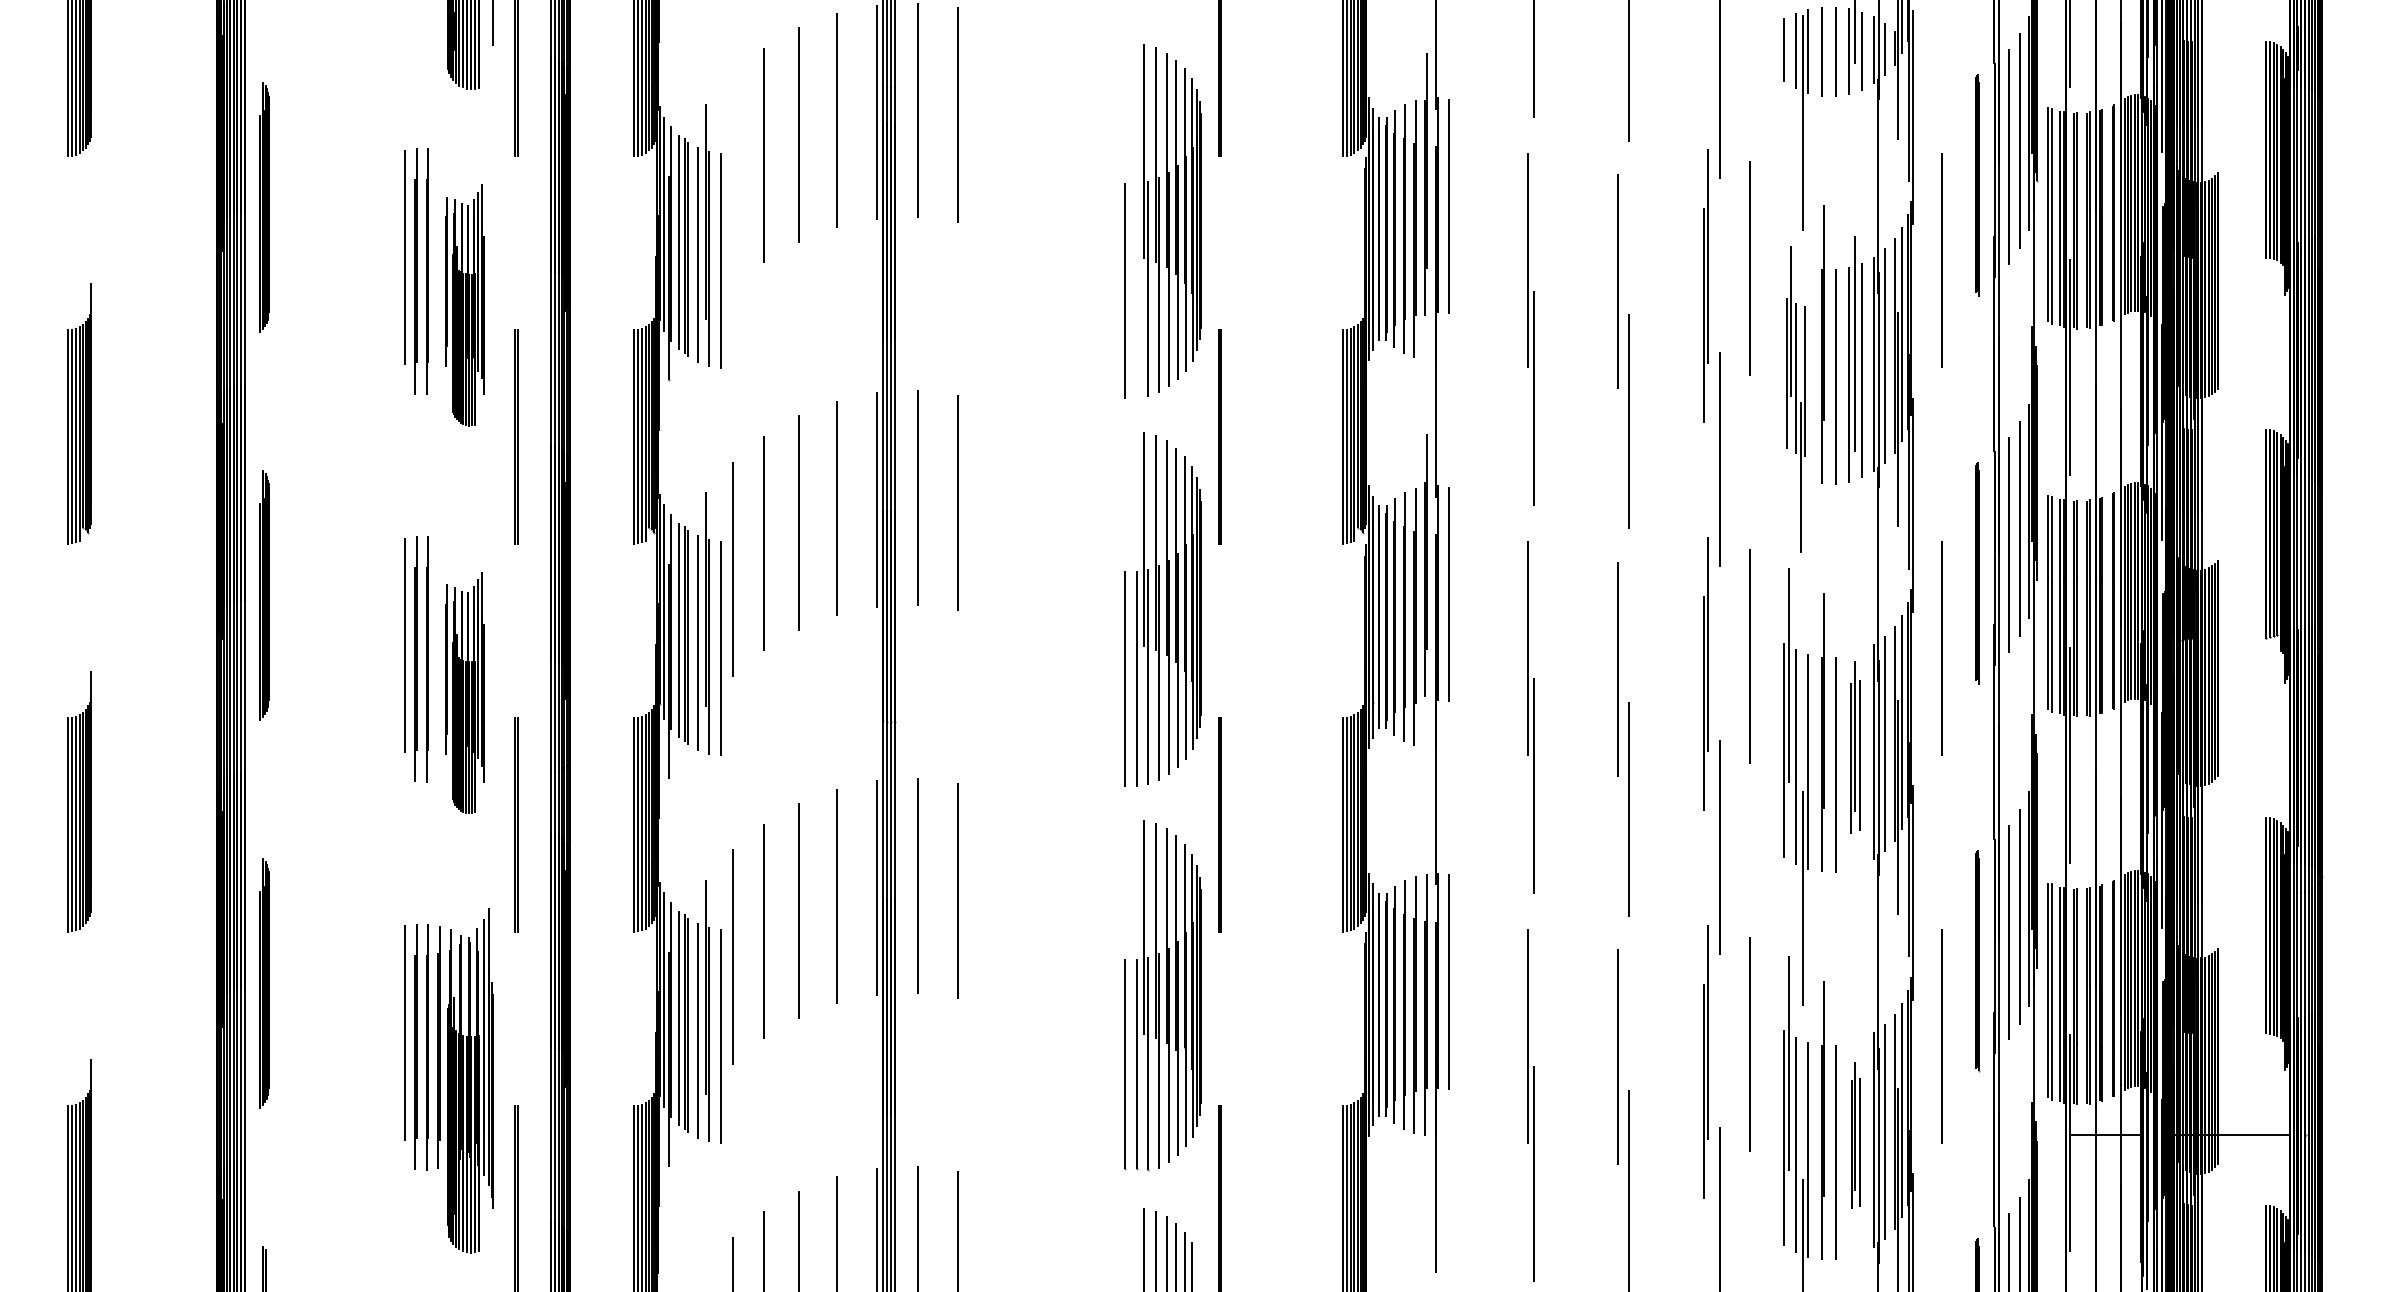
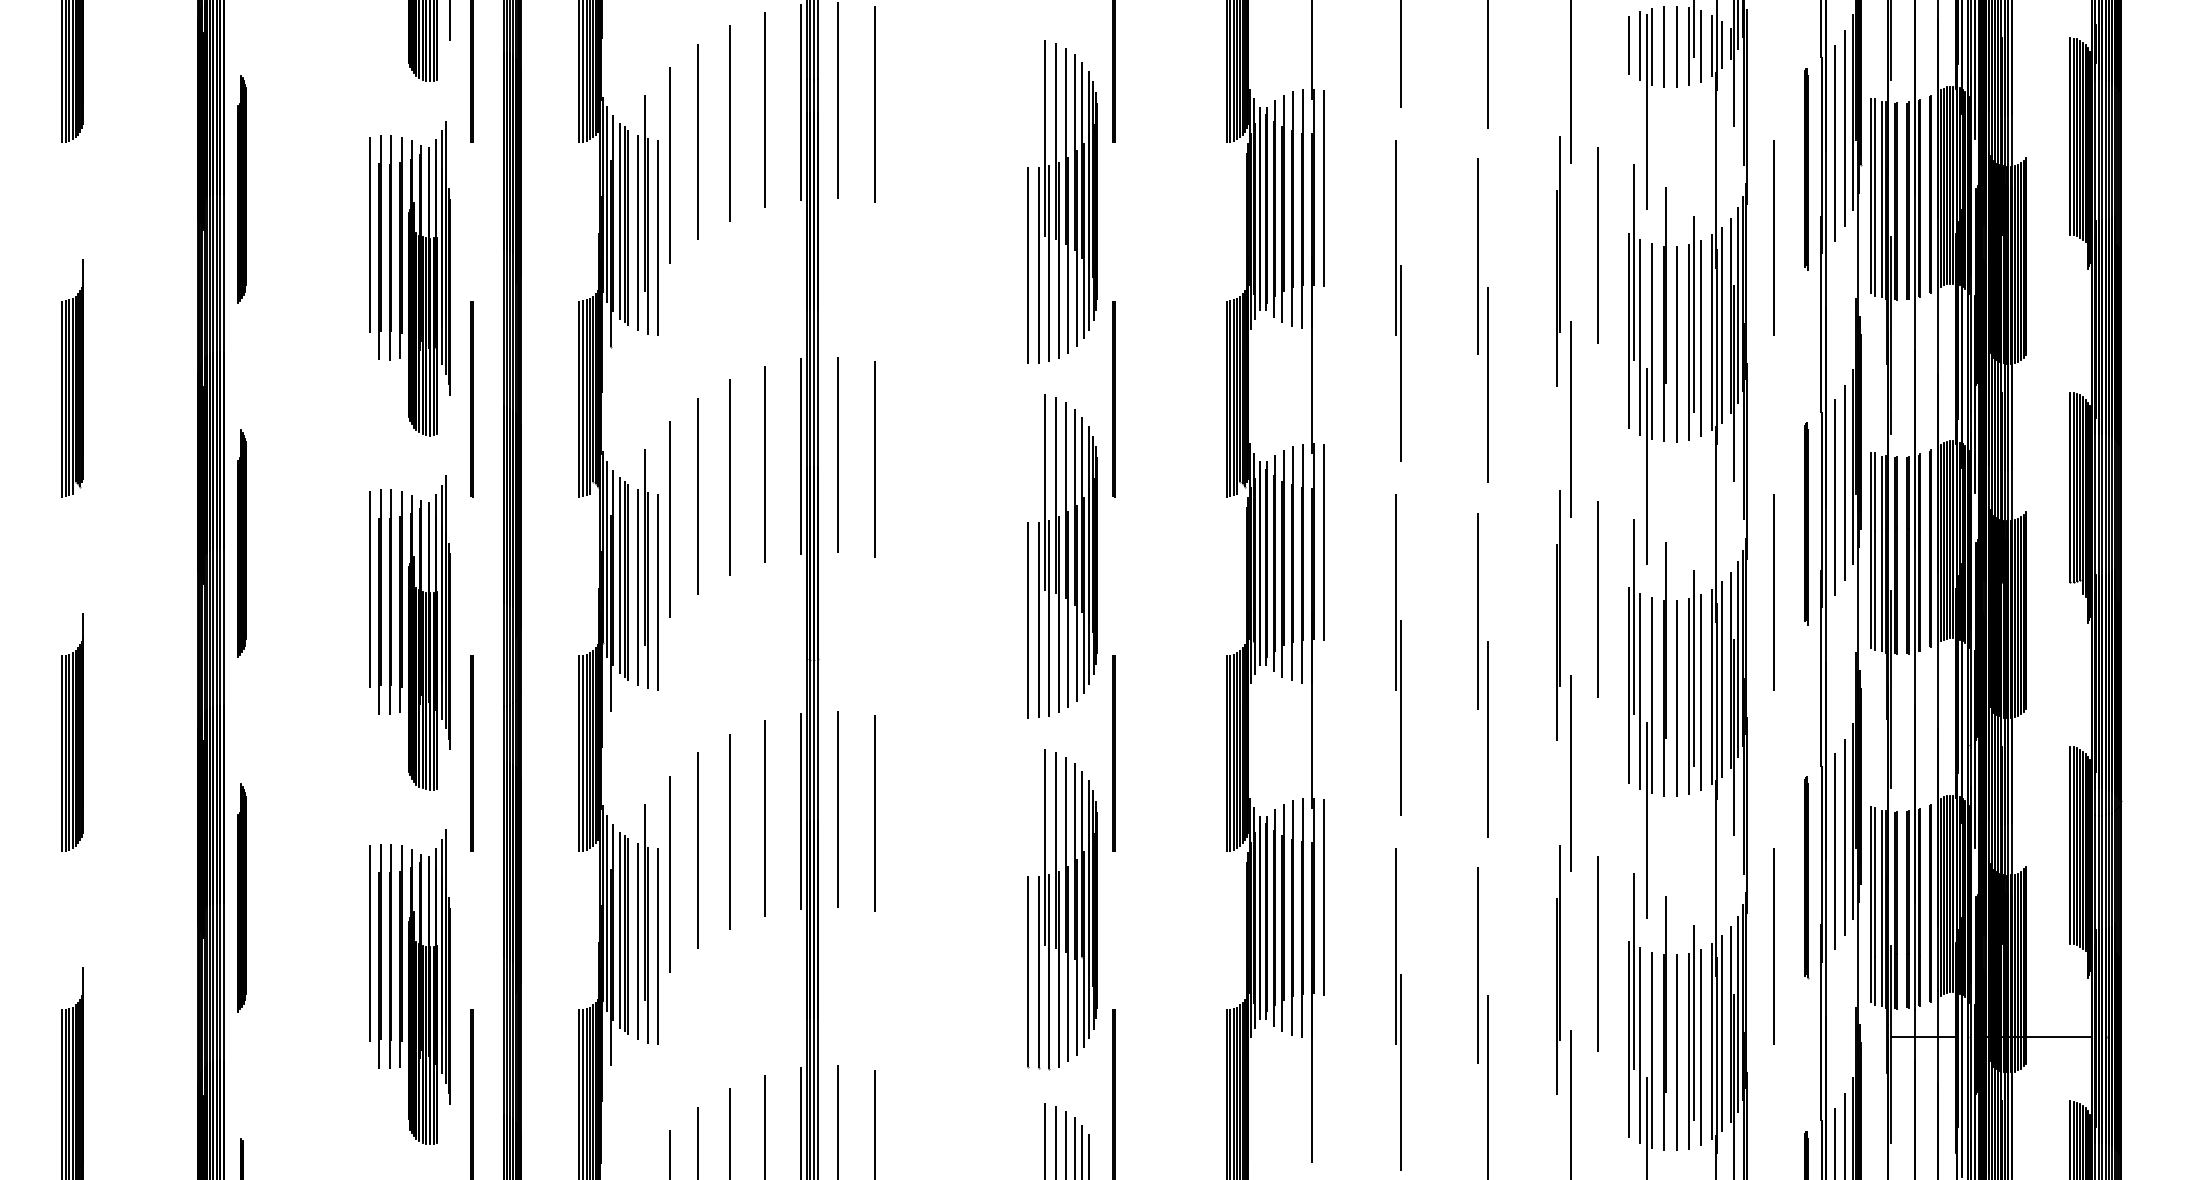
line: (732, 181) -> (669, 165), added
line: (1425, 183) -> (1302, 208), moved
line: (1136, 290) -> (1038, 265), added
part: (464, 305) -> (424, 278), size x1.43
part: (1795, 399) -> (1640, 364), size x1.43
line: (1425, 565) -> (1302, 563), moved
part: (464, 692) -> (424, 632), size x1.43
part: (1854, 747) -> (1694, 682), size x1.43
part: (1854, 1135) -> (1694, 1037), size x1.67

